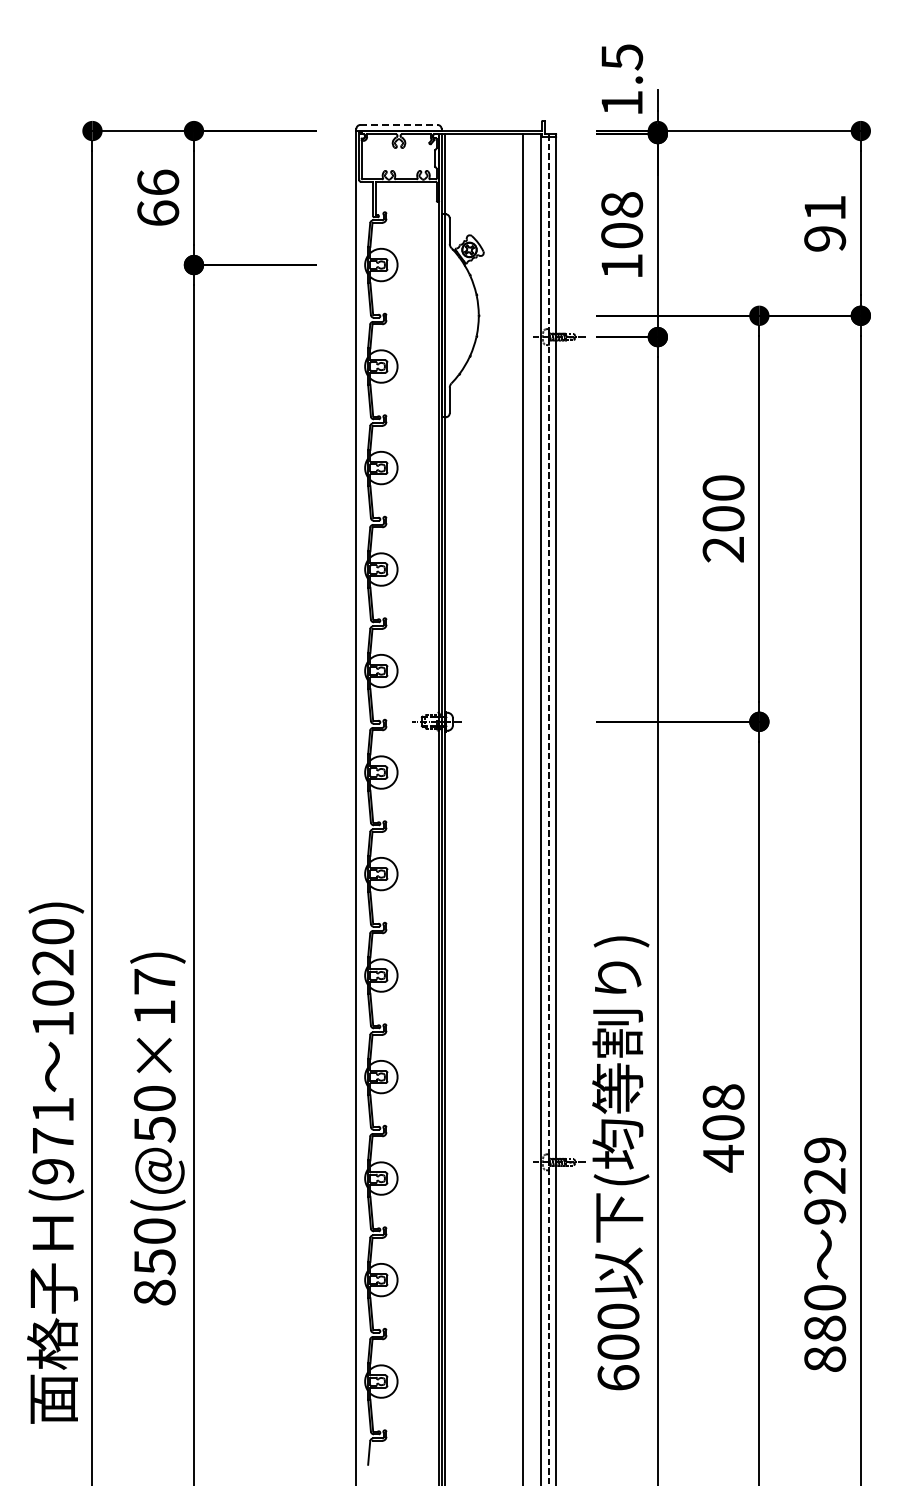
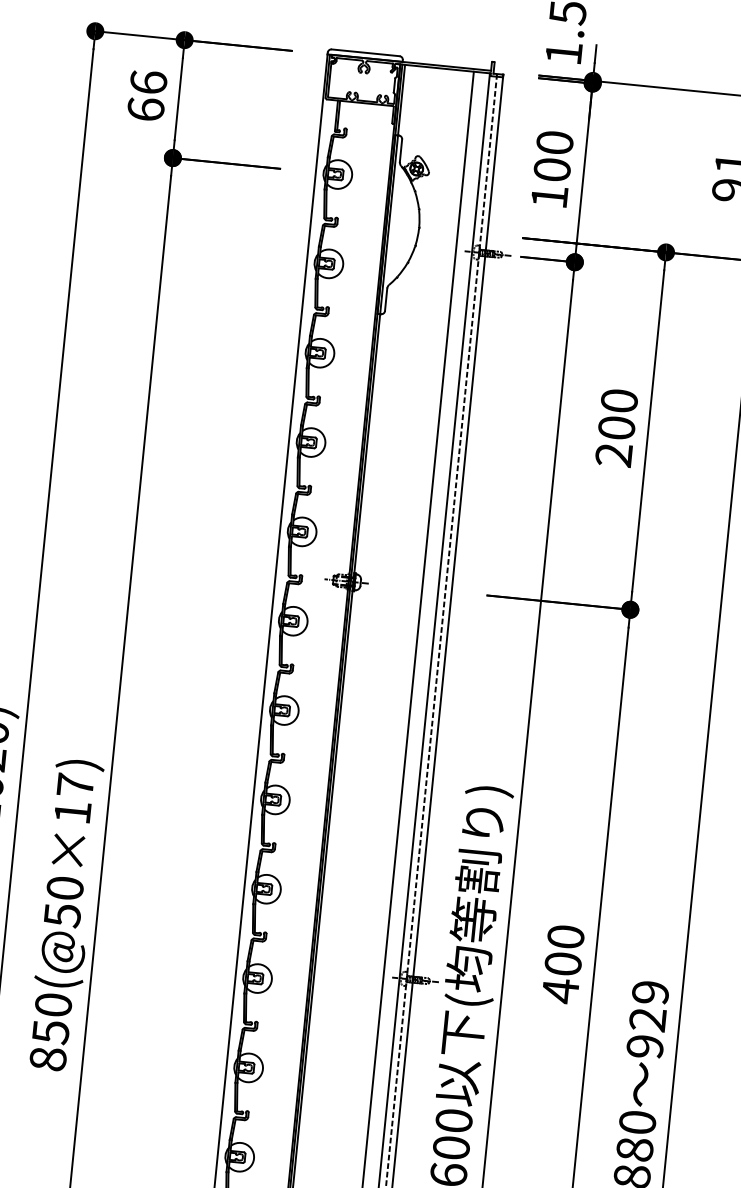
line: (399, 124) -> (366, 52), dashed -> solid
text: (621, 204) -> (554, 142), 108 -> 100
text: (723, 1096) -> (565, 936), 408 -> 400

